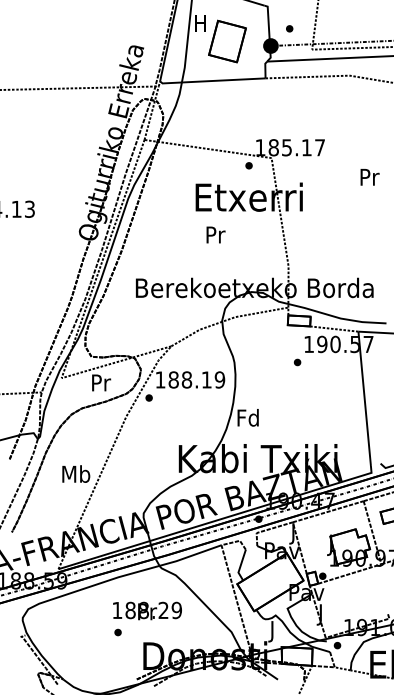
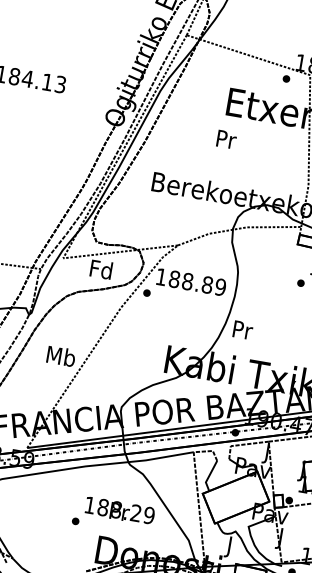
text: (215, 234) -> (226, 139), moved
text: (206, 379) -> (207, 284), 188.19 -> 188.89
text: (100, 382) -> (101, 269), Pr -> Fd
text: (247, 417) -> (241, 329), Fd -> Pr
text: (147, 610) -> (120, 510), moved

